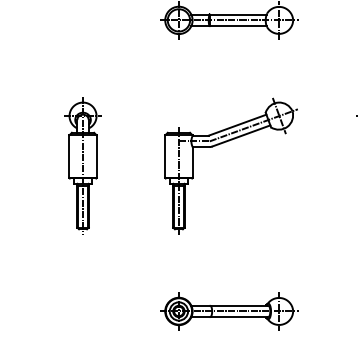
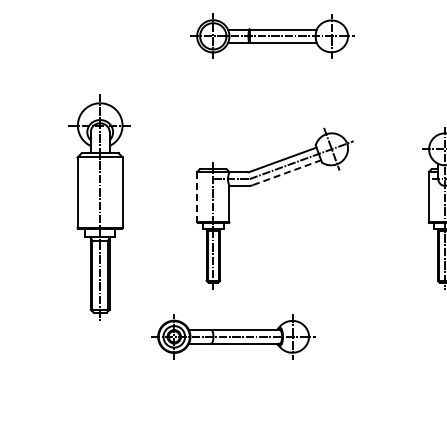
line: (241, 135) -> (287, 172), solid -> dashed
line: (165, 156) -> (197, 197), solid -> dashed
part: (82, 166) -> (99, 208), size x1.4
part: (229, 311) -> (233, 336), moved

